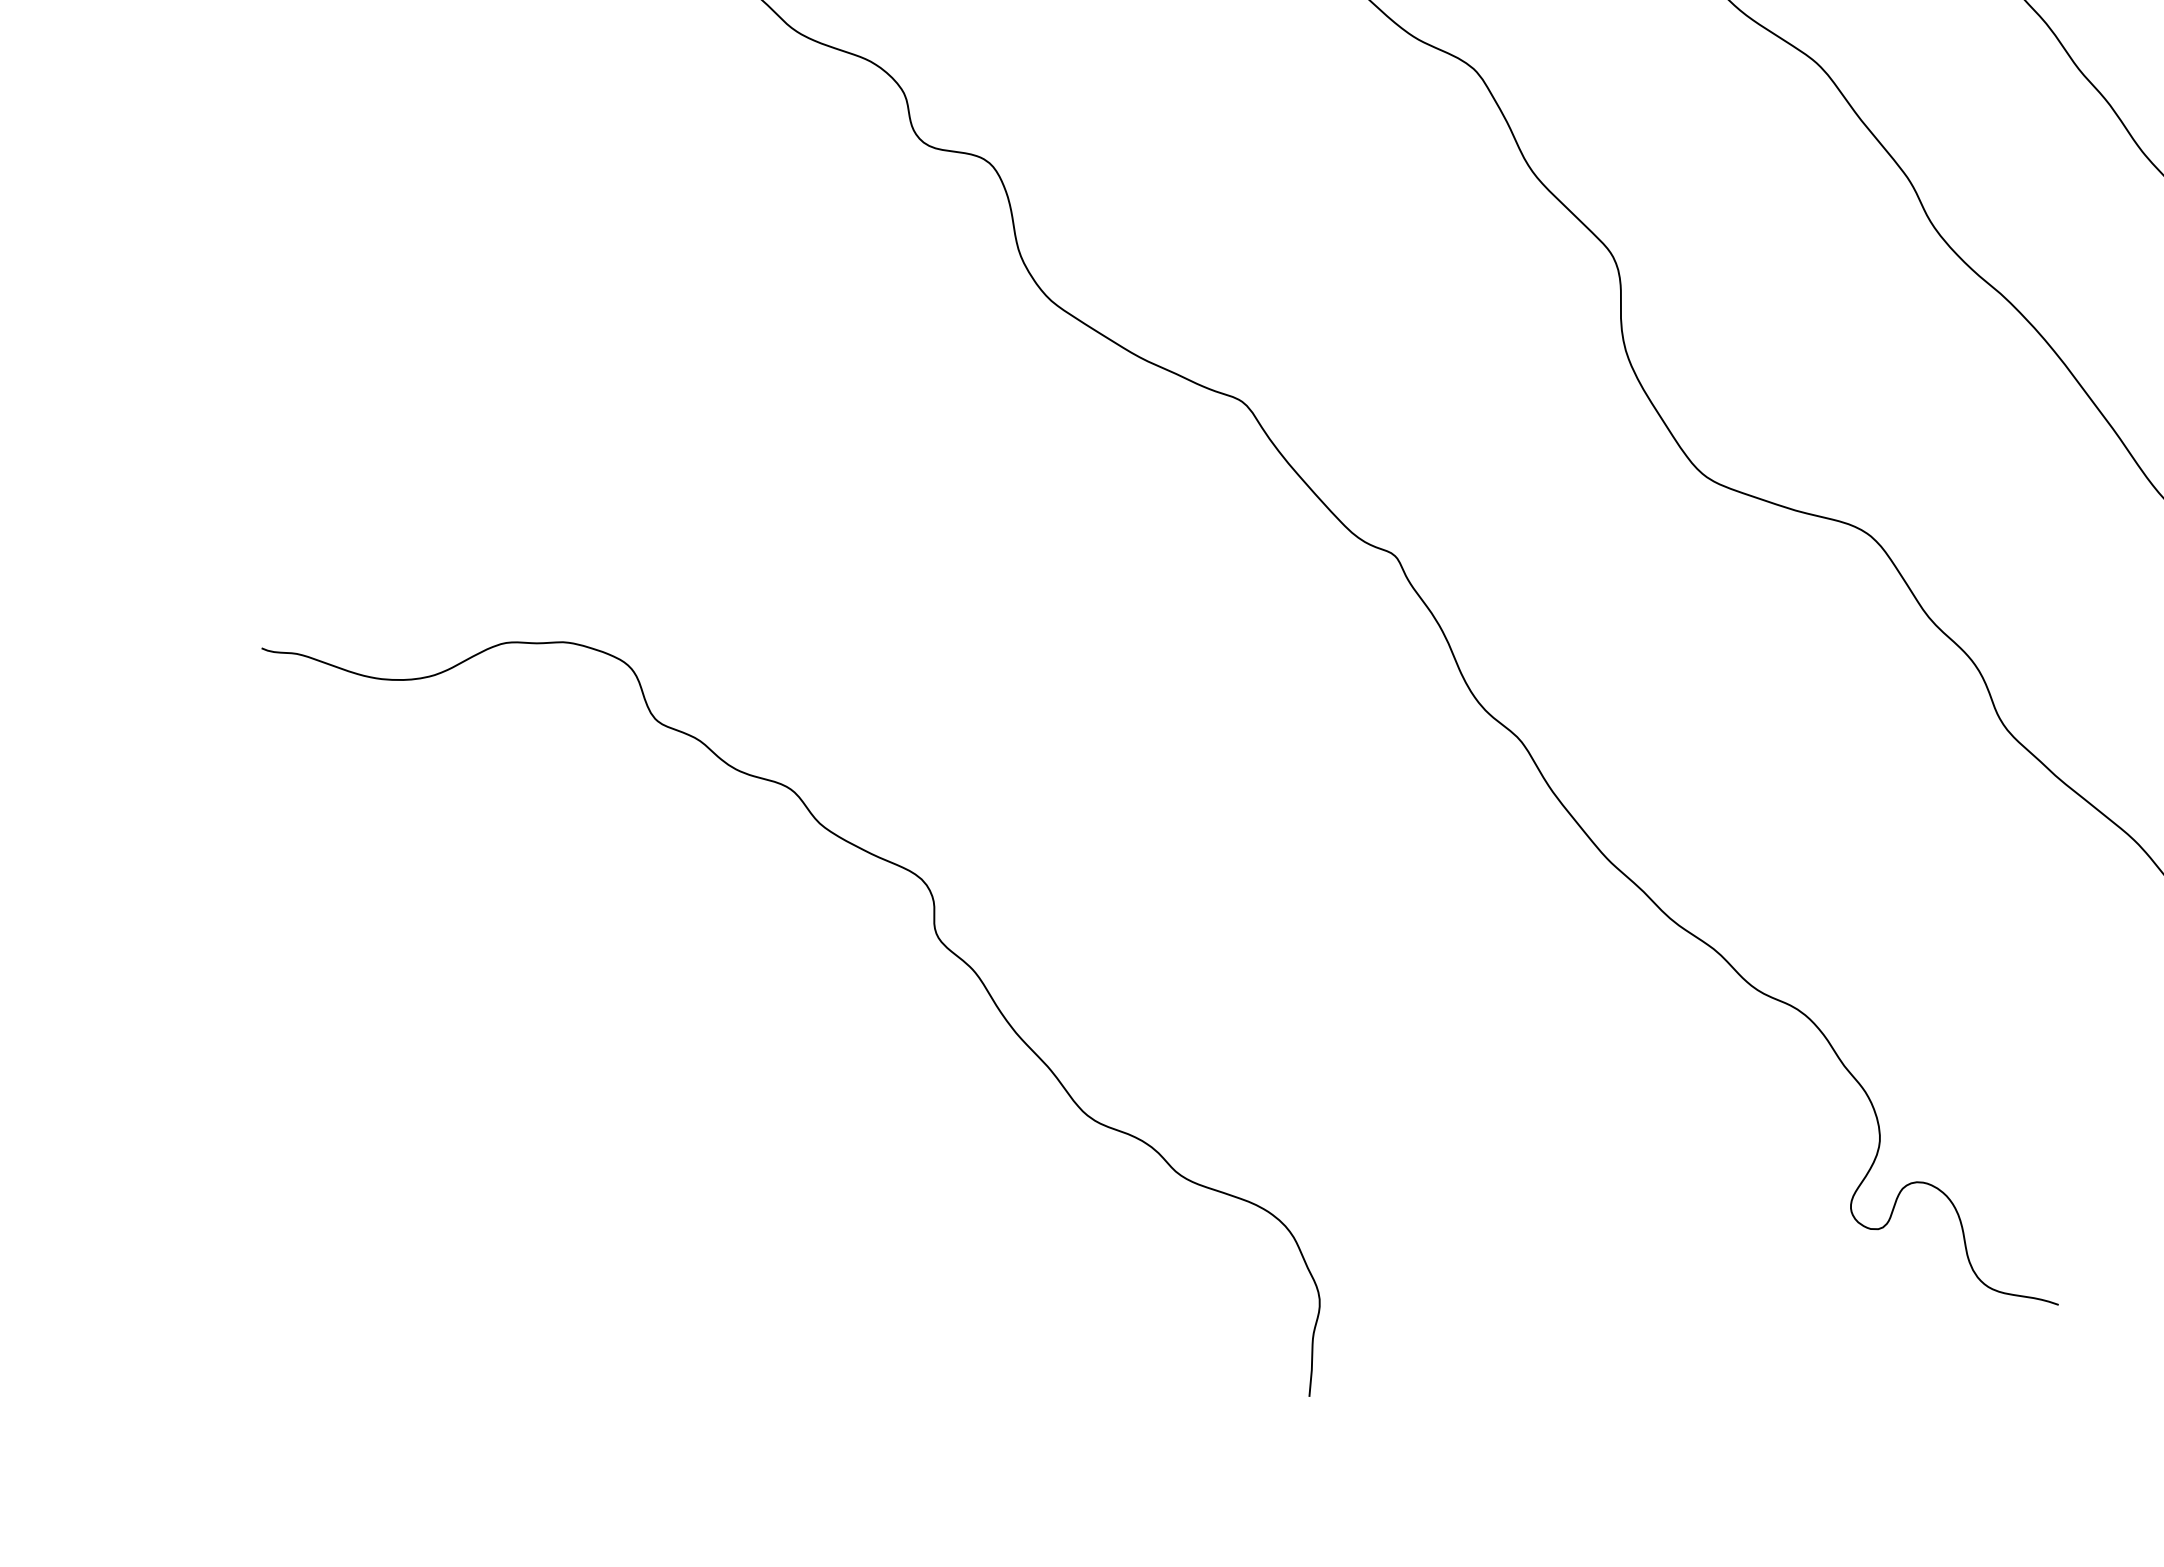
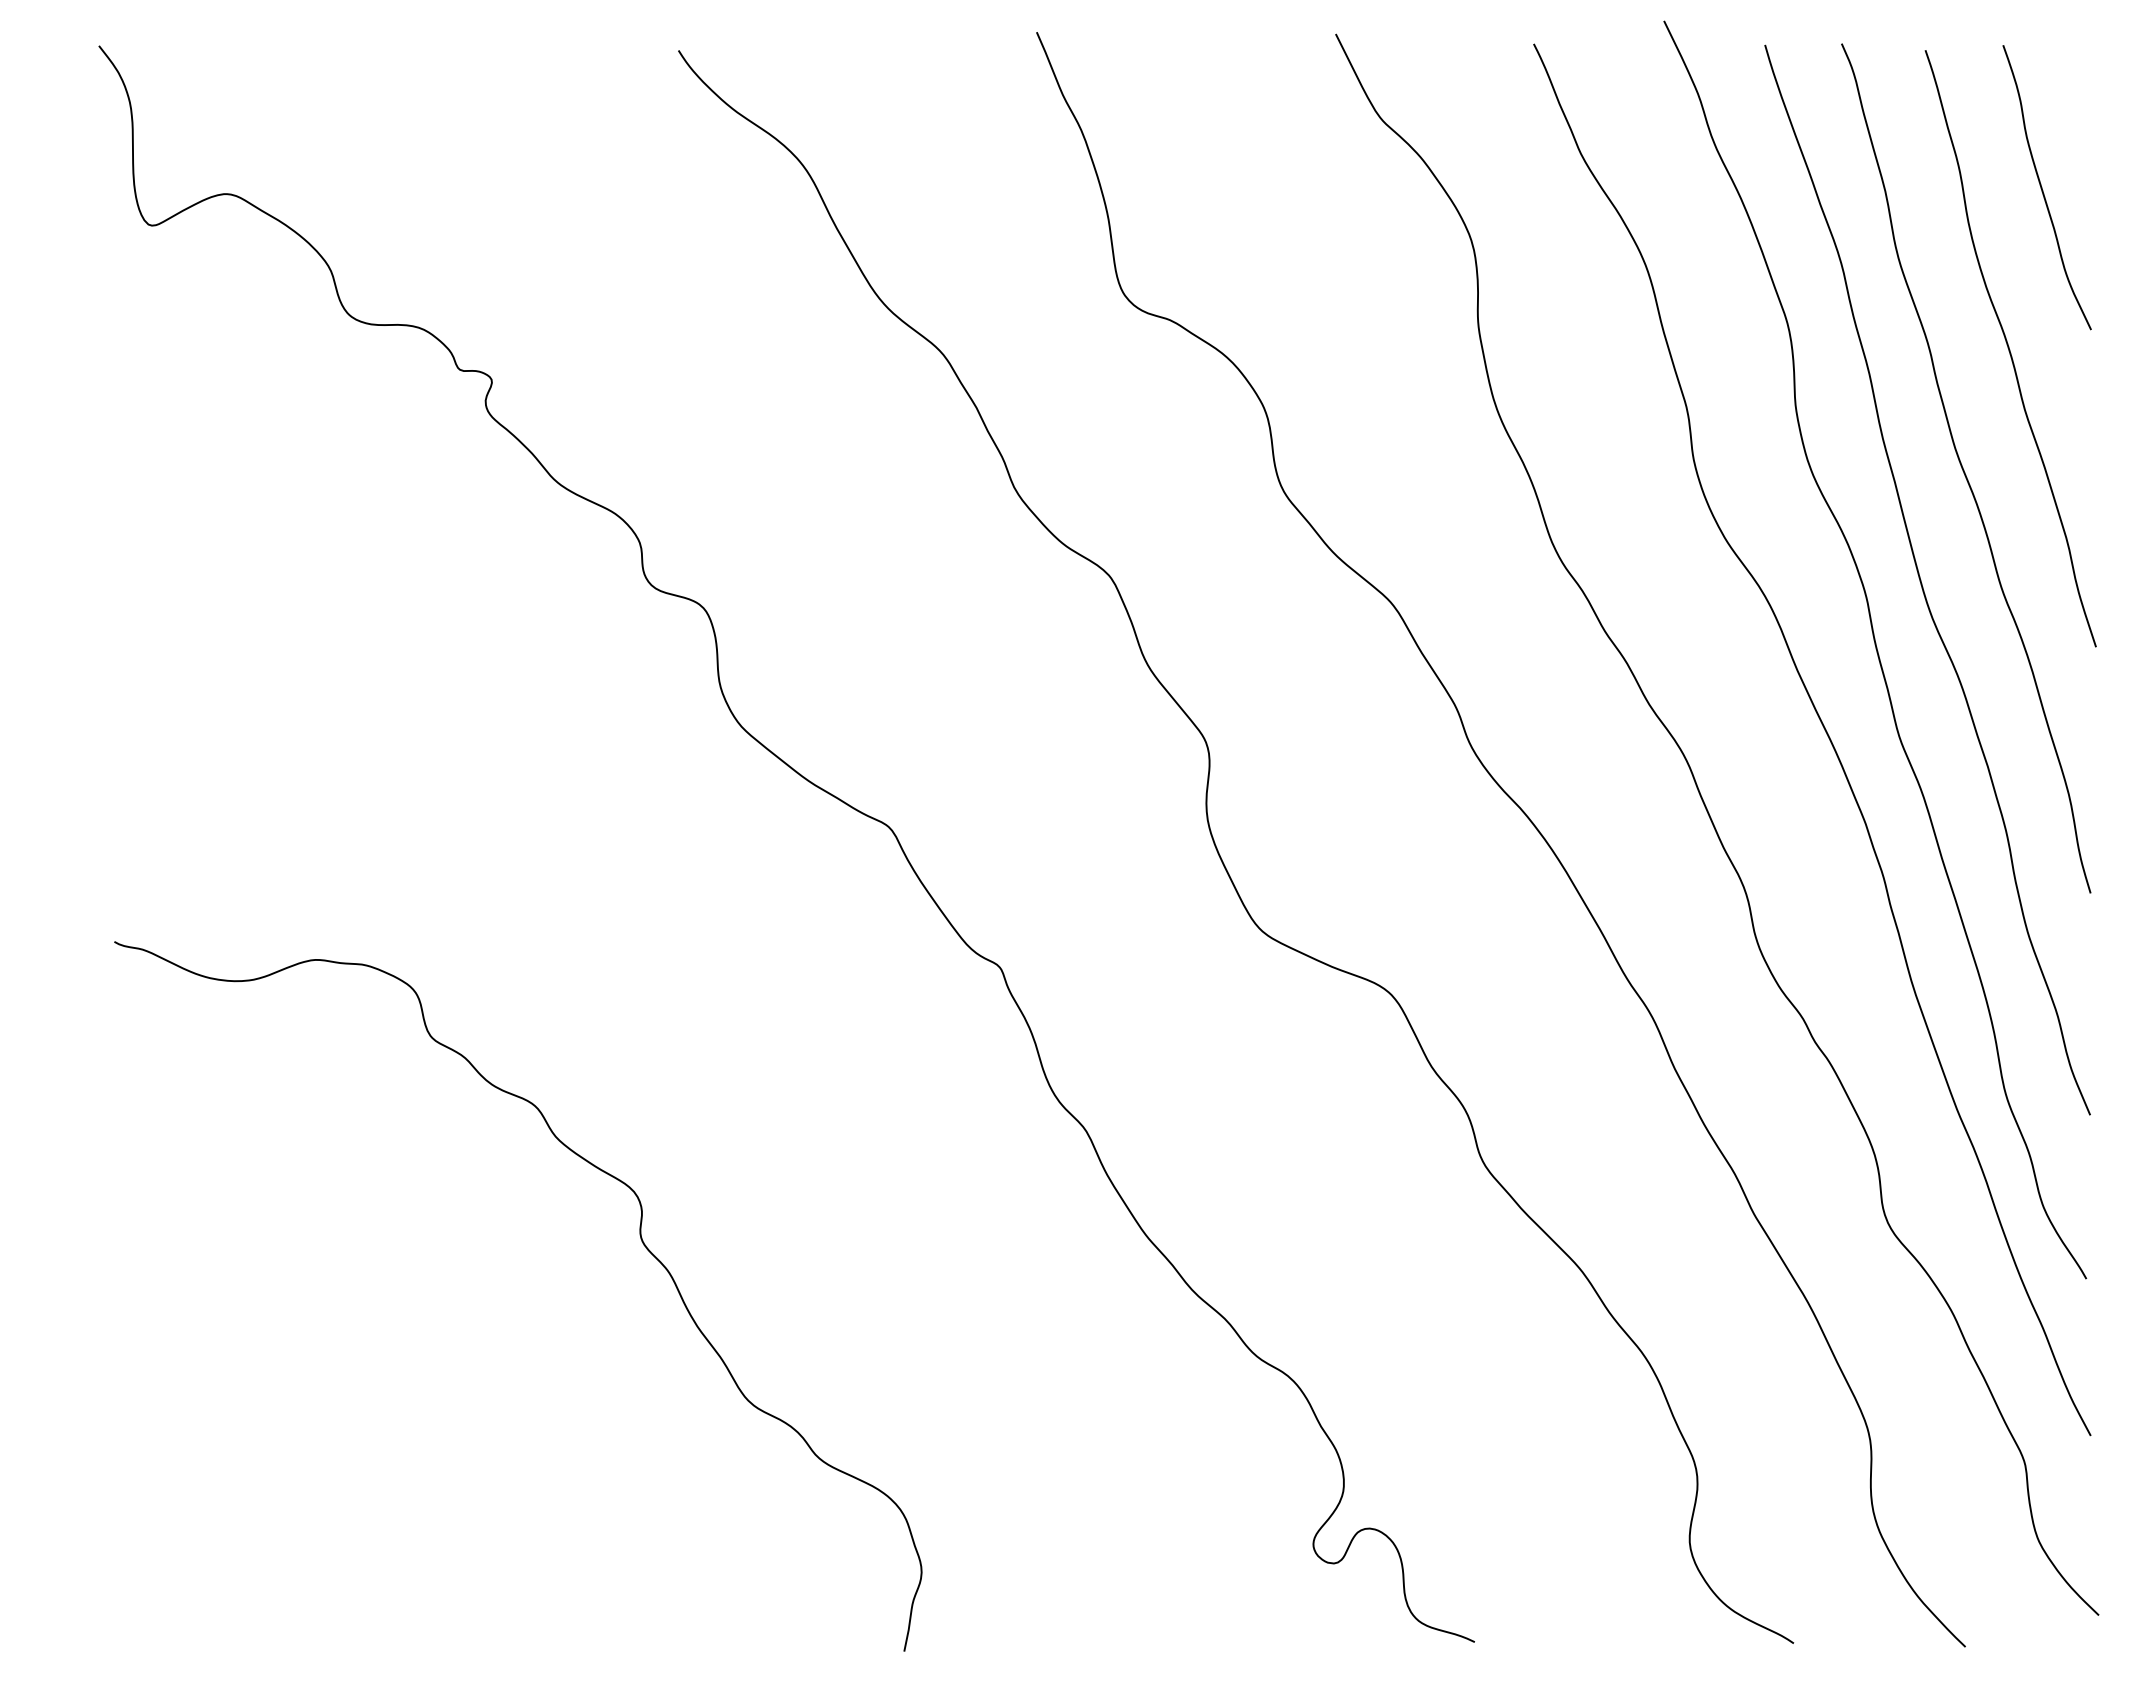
curve: (935, 935) -> (640, 1239), moved

